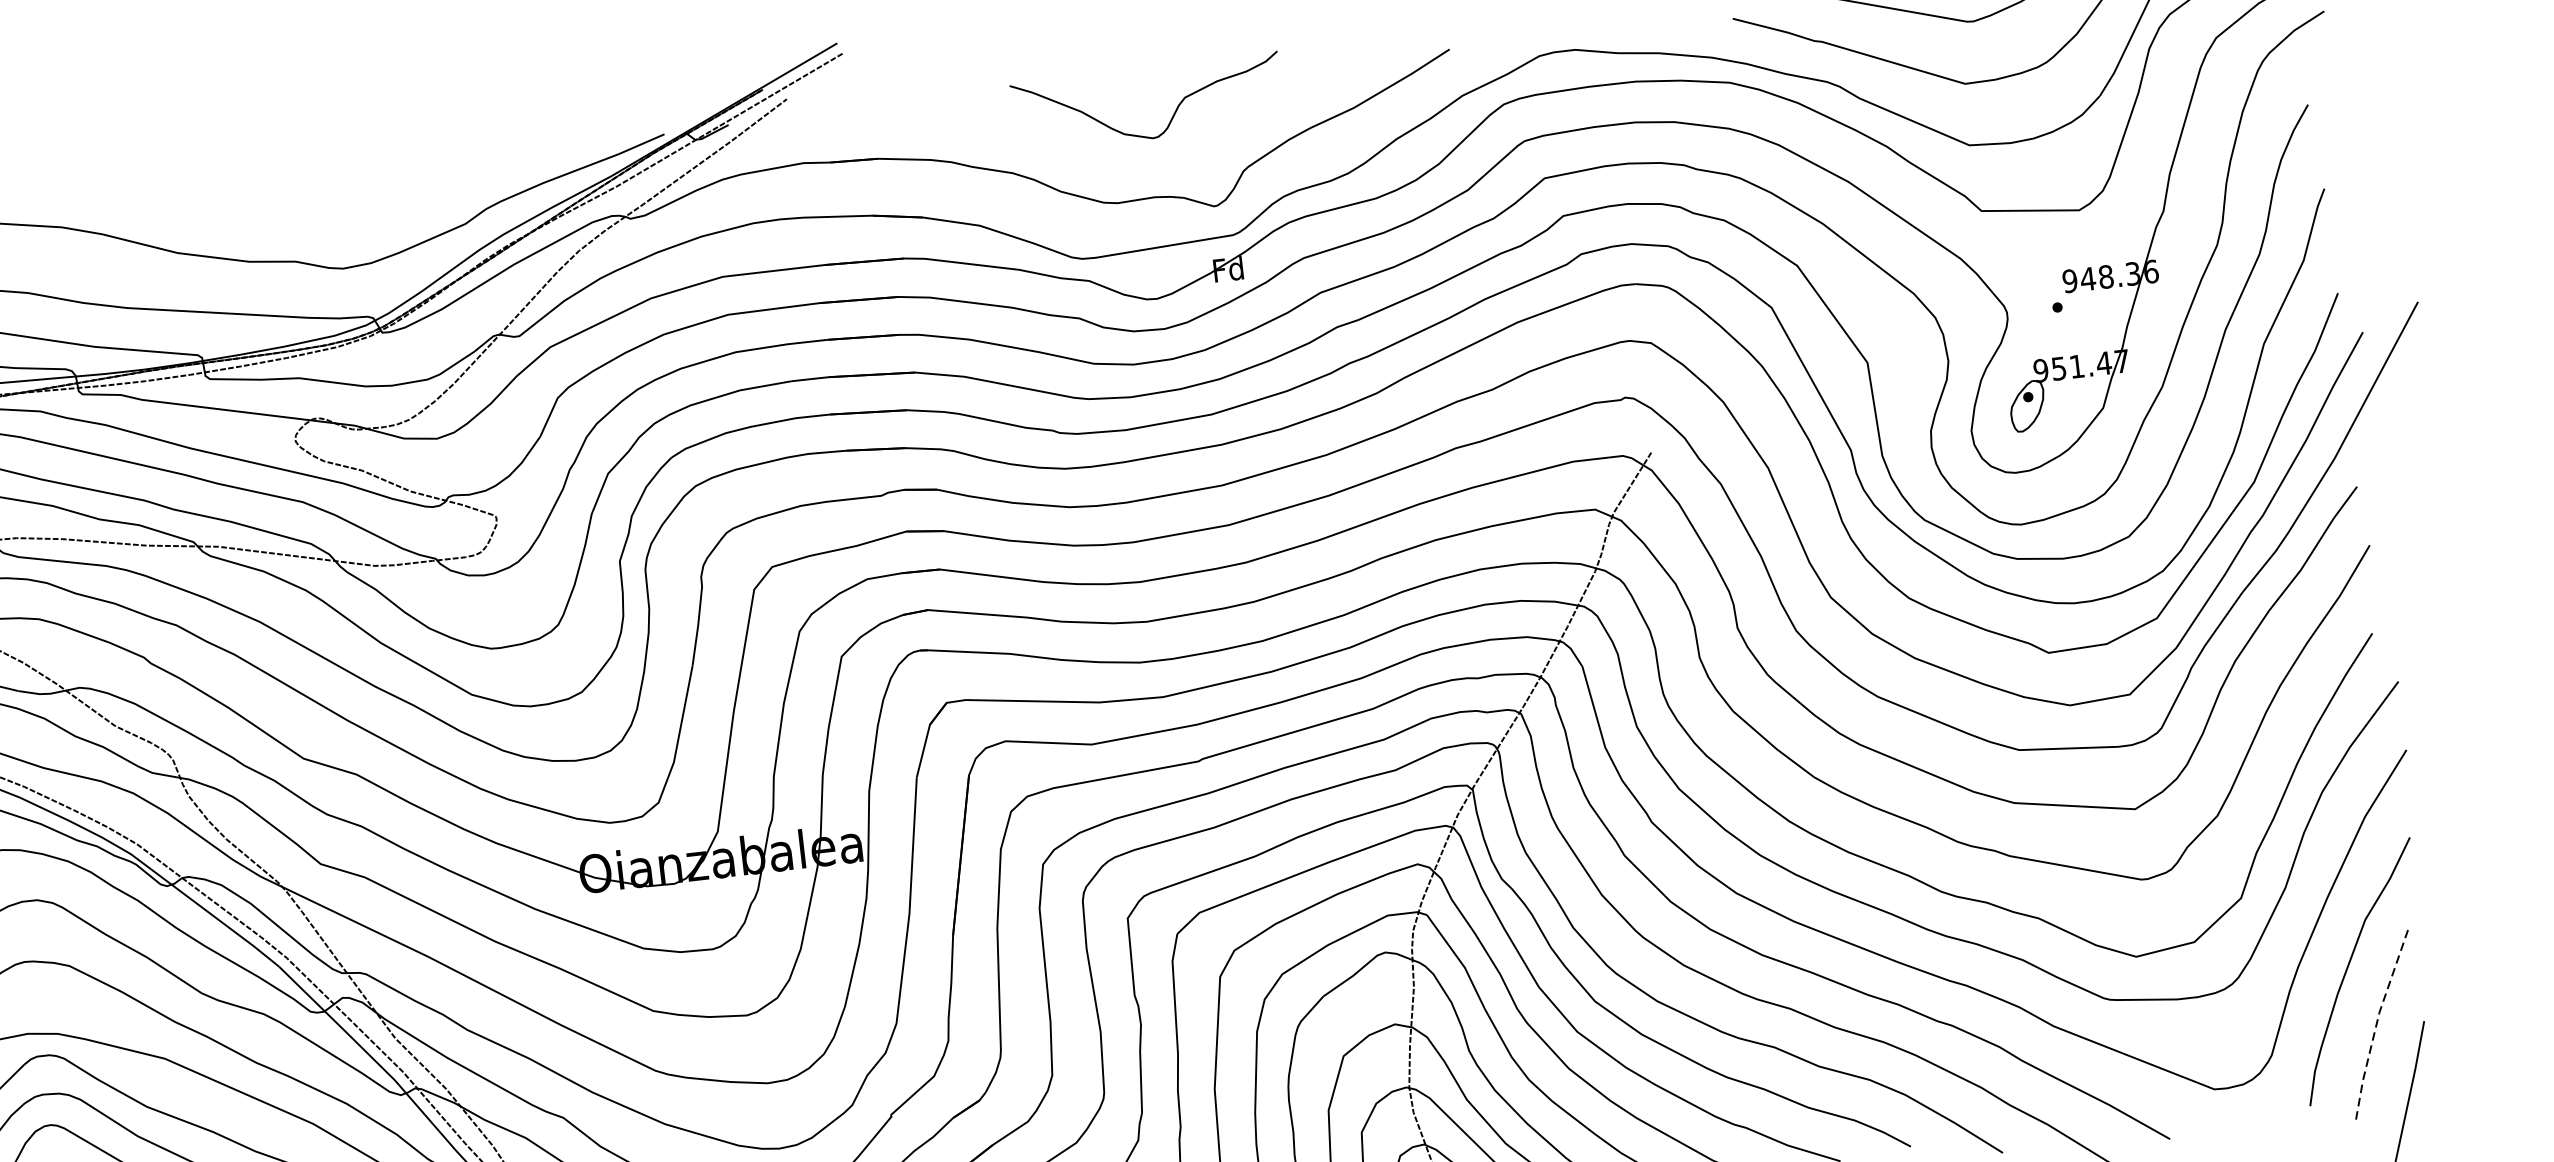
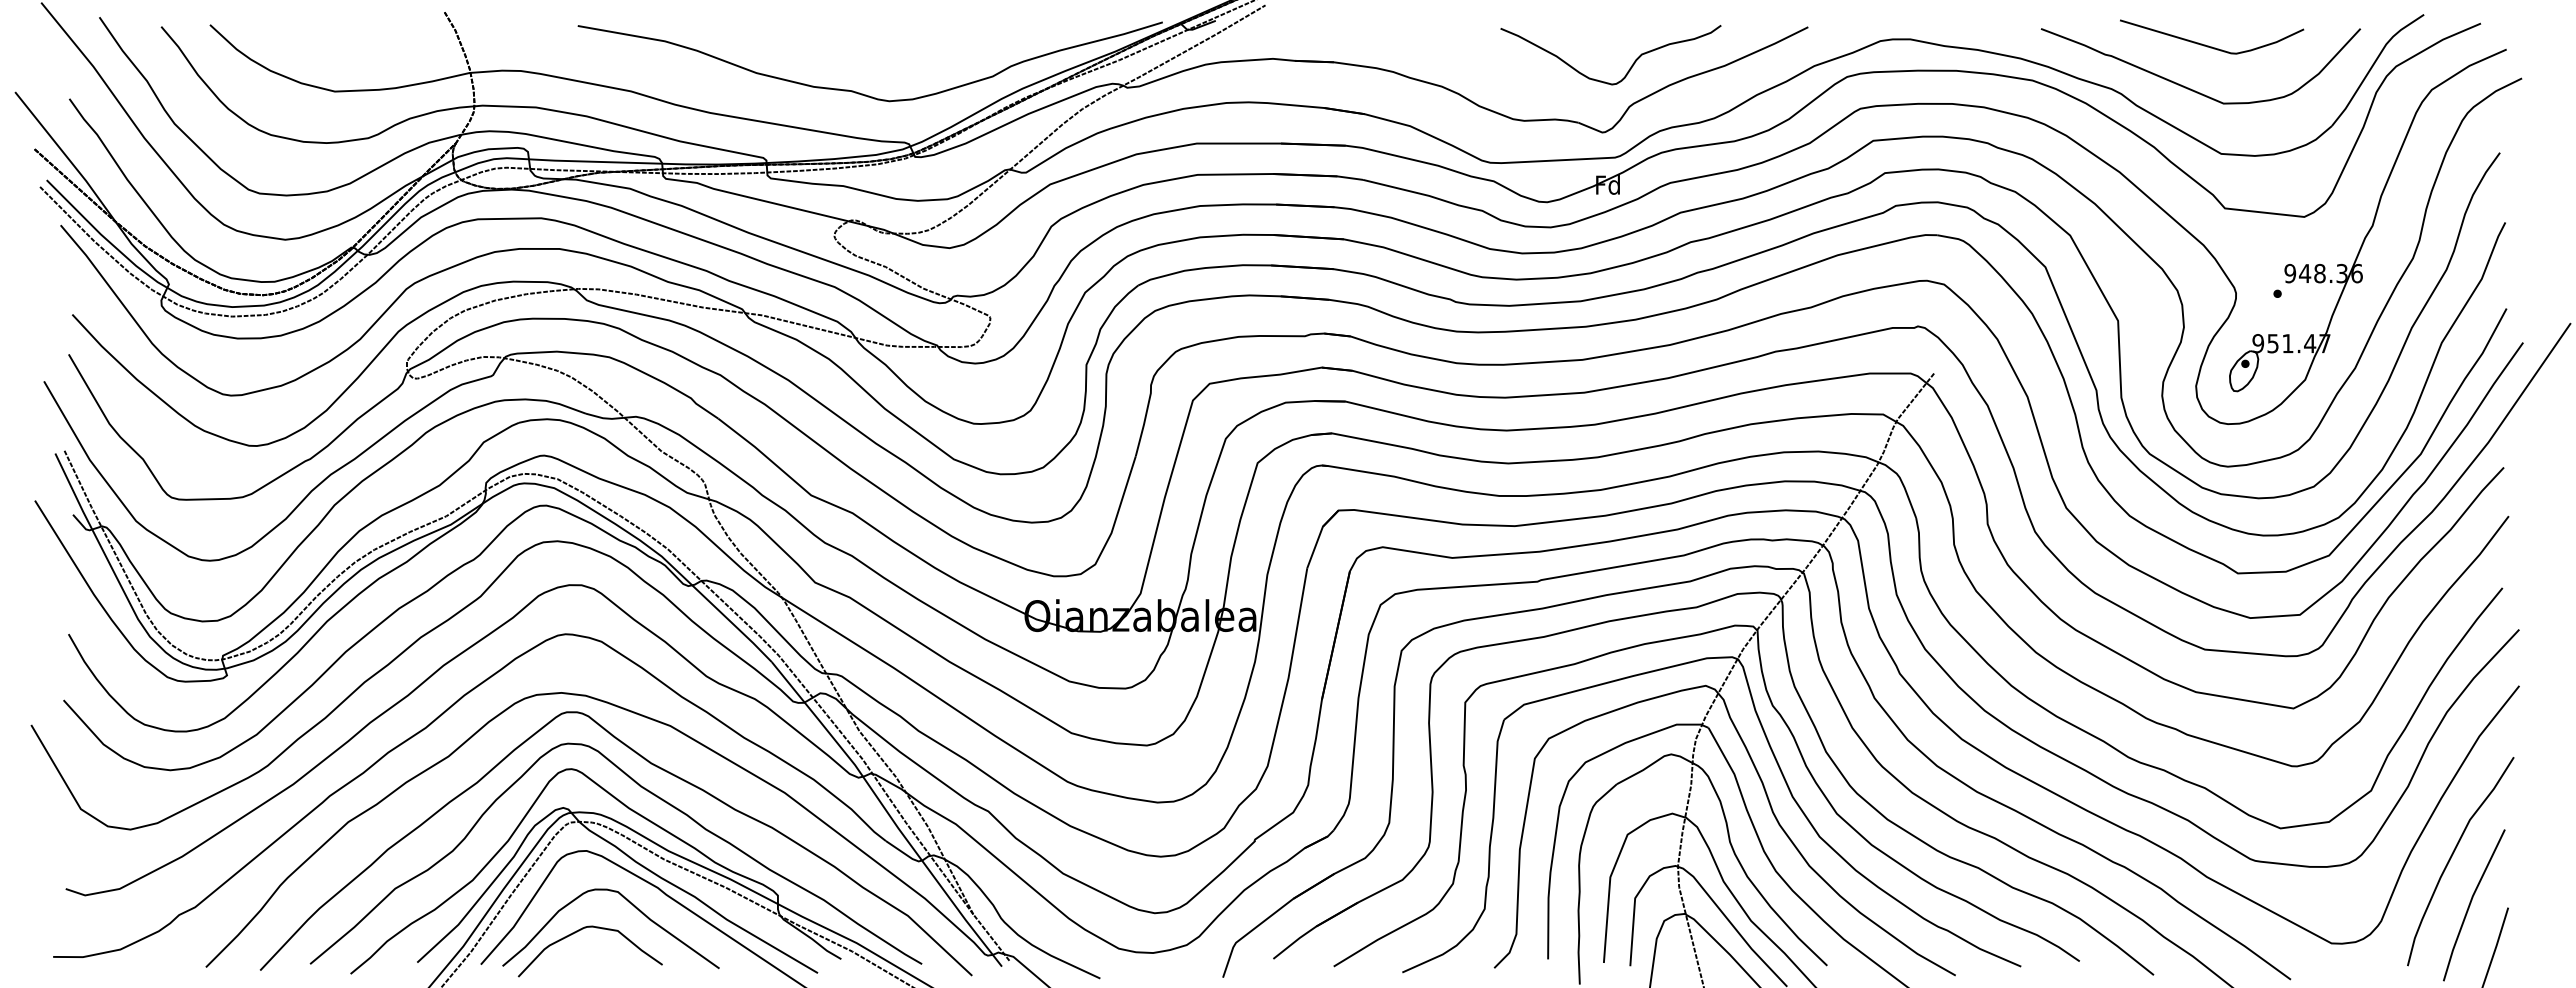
curve: (1171, 116) -> (1629, 68), moved
line: (2377, 1021) -> (2470, 903), dashed -> solid

